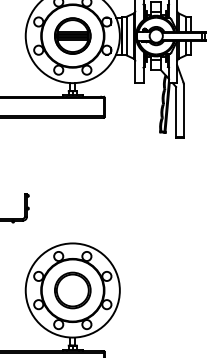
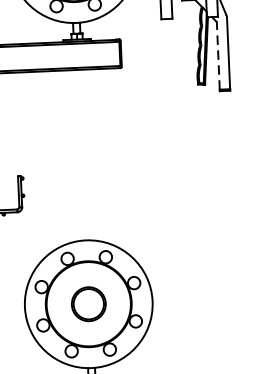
line: (176, 111) -> (218, 55), solid -> dashed
part: (72, 290) -> (88, 304), size x0.7

